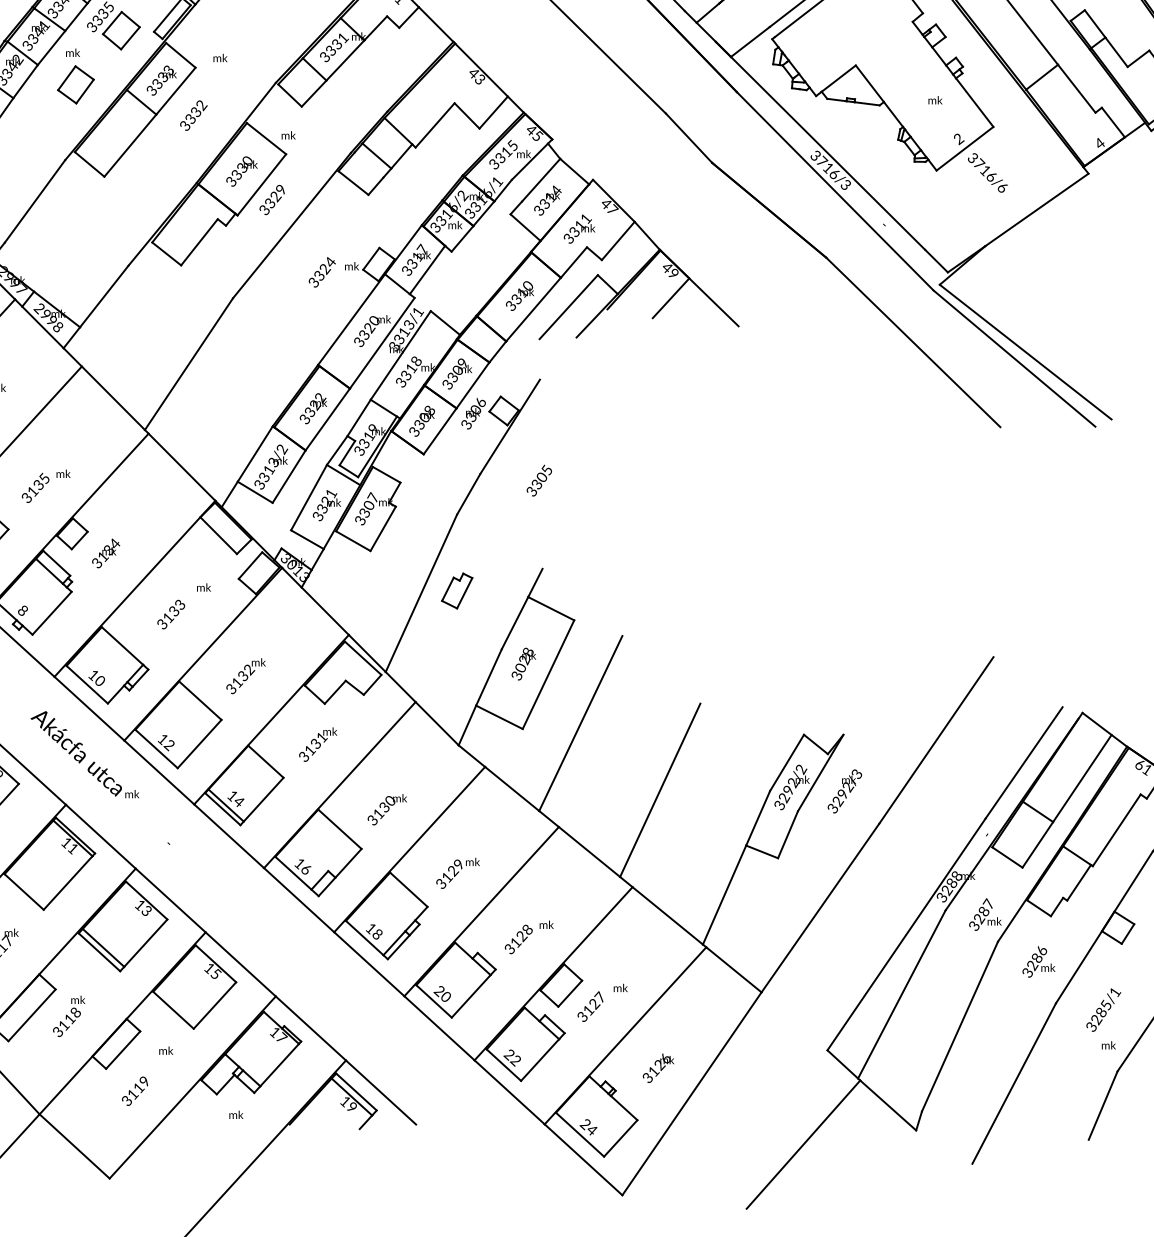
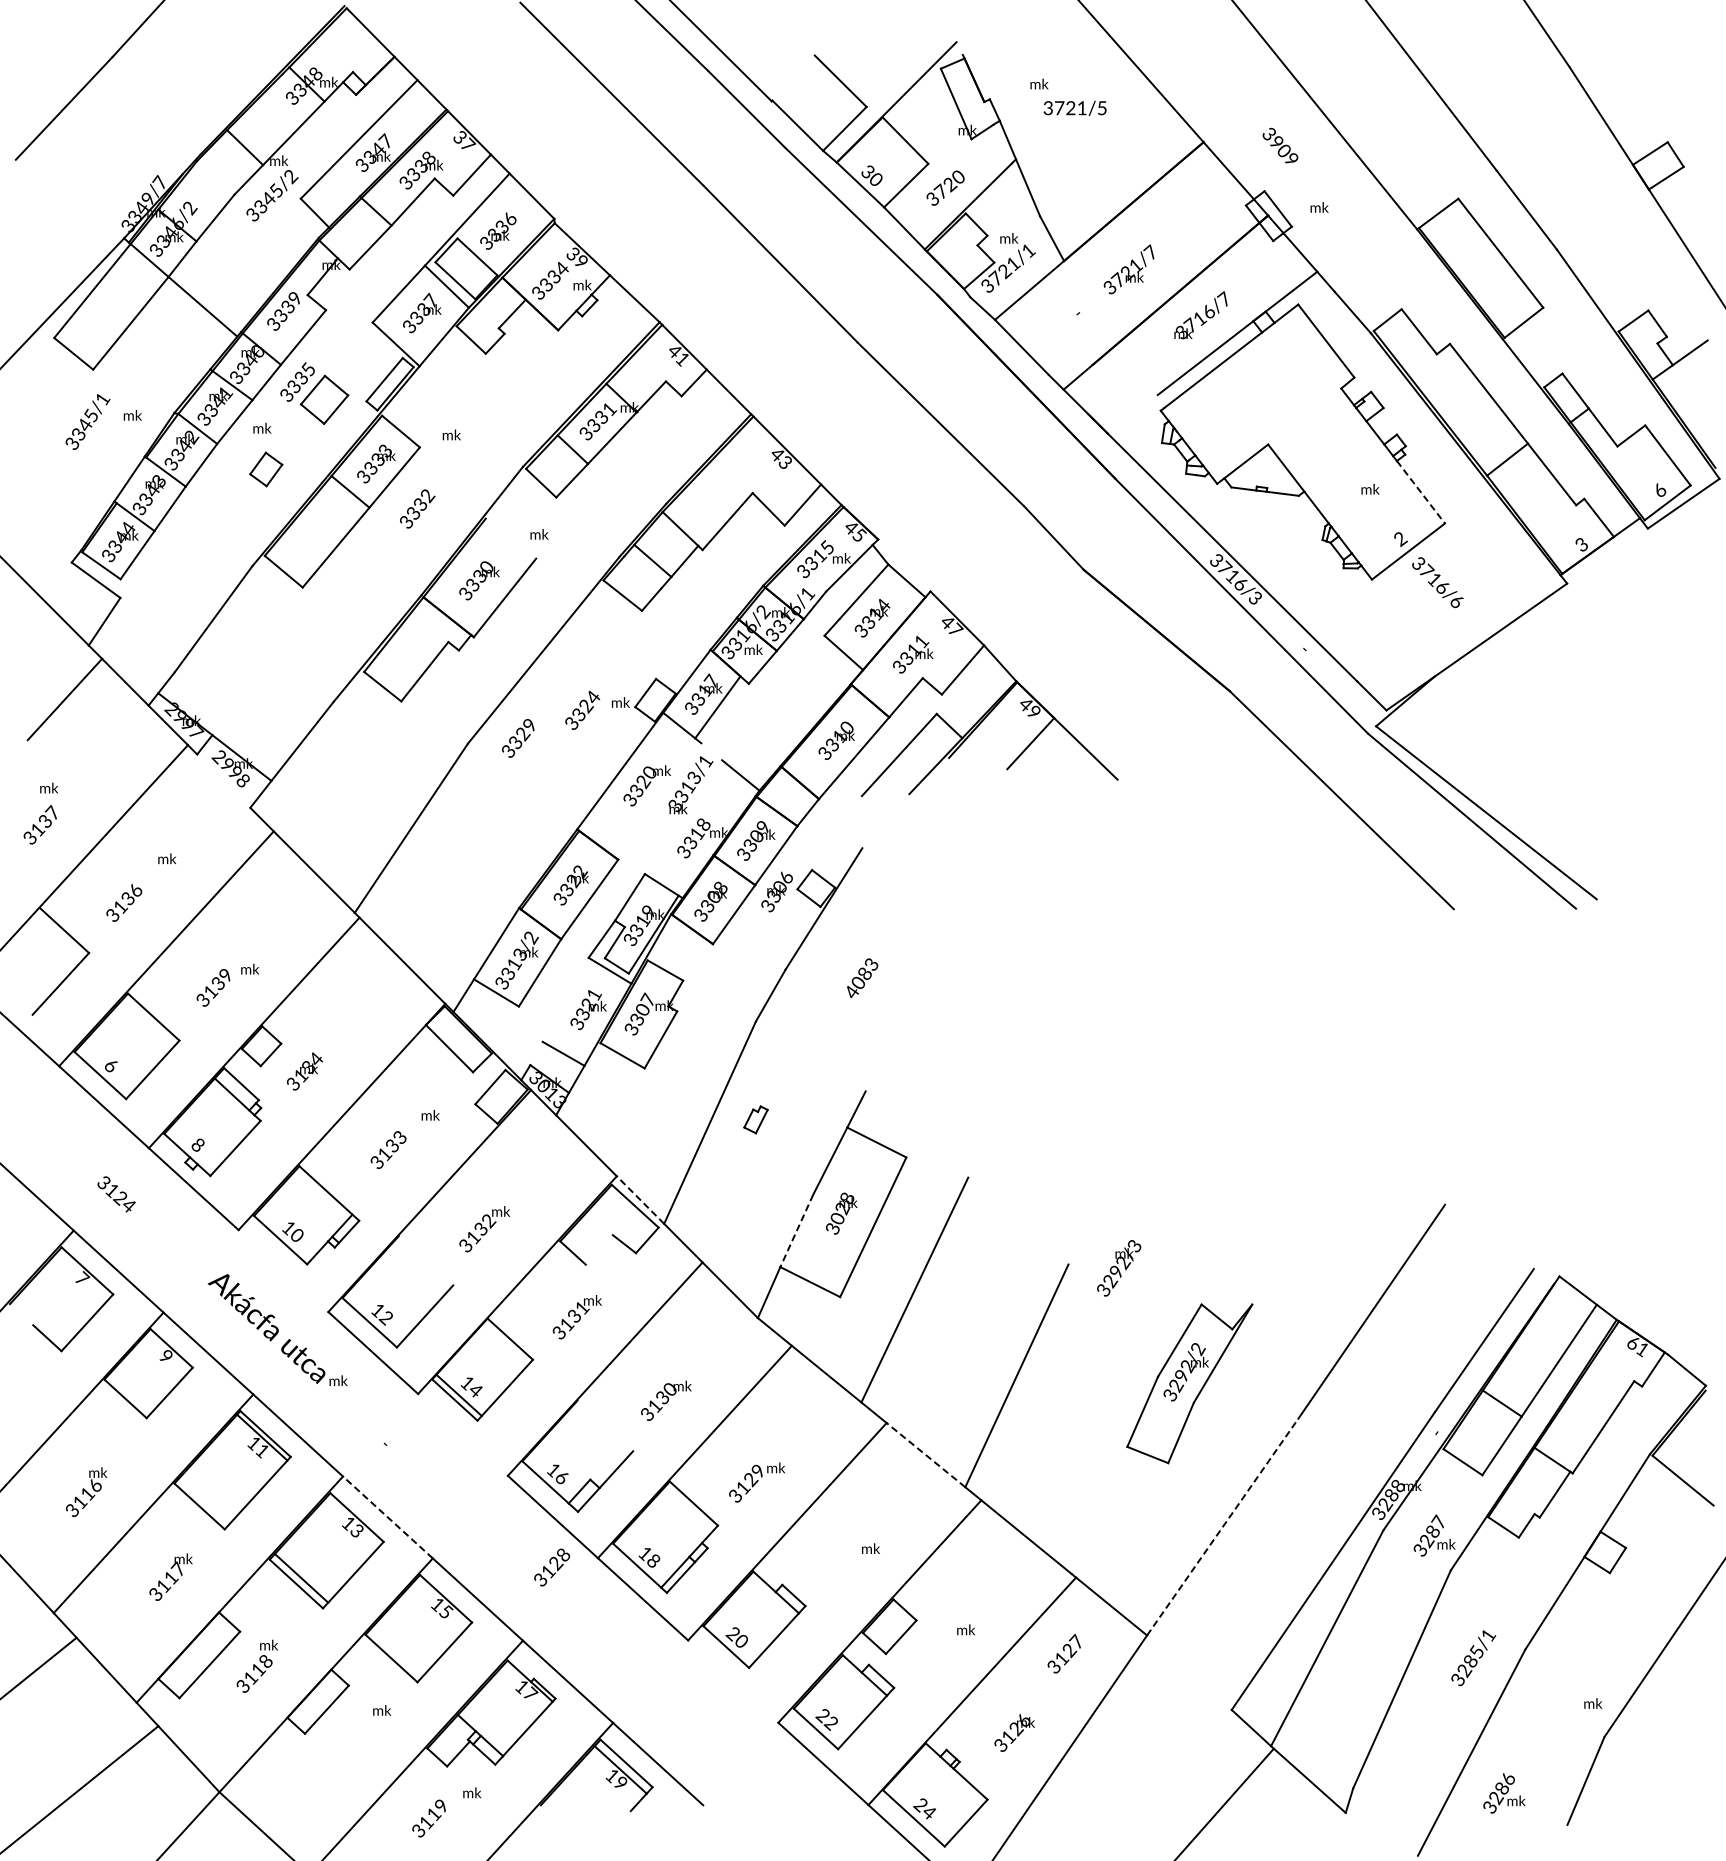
line: (750, 42) -> (1132, 414), removed
part: (76, 84) -> (266, 469), size x0.7
line: (975, 102) -> (1421, 492), solid -> dashed
line: (266, 138) -> (510, 538), removed
text: (1099, 143) -> (1581, 544), 4 -> 3
text: (272, 200) -> (518, 738), moved
line: (42, 326) -> (223, 780), removed
line: (382, 343) -> (659, 801), removed
line: (400, 355) -> (683, 817), removed
text: (44, 477) -> (225, 974), 3135 -> 3139
text: (539, 480) -> (861, 977), 3305 -> 4083
line: (308, 497) -> (565, 999), removed
part: (456, 590) -> (755, 1119), size x0.6
line: (367, 653) -> (640, 1200), solid -> dashed
line: (488, 677) -> (796, 1230), solid -> dashed
line: (334, 691) -> (598, 1249), removed
line: (199, 700) -> (425, 1260), removed
line: (89, 709) -> (283, 1271), removed
text: (845, 791) -> (1119, 1268), moved
line: (340, 828) -> (605, 1425), removed
line: (228, 835) -> (462, 1434), removed
line: (589, 852) -> (926, 1455), solid -> dashed
line: (724, 895) -> (1099, 1510), removed
line: (170, 900) -> (387, 1517), solid -> dashed
line: (821, 907) -> (1223, 1526), solid -> dashed
text: (519, 939) -> (552, 1567), moved
text: (1038, 962) -> (1504, 1793), moved
text: (589, 1006) -> (1063, 1653), moved
text: (1103, 1010) -> (1473, 1658), moved
line: (439, 1028) -> (733, 1681), removed
text: (134, 1091) -> (428, 1818), moved

